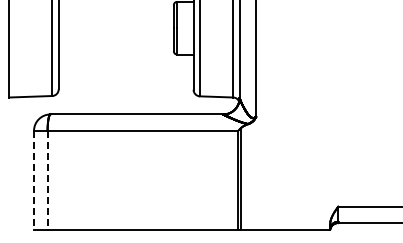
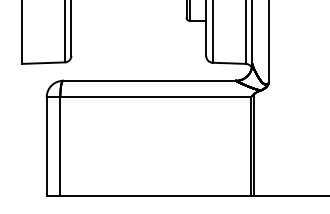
line: (34, 180) -> (47, 146), dashed -> solid
line: (47, 180) -> (60, 146), dashed -> solid

